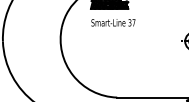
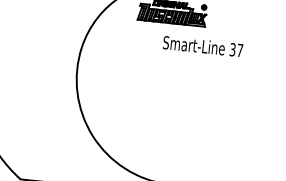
text: (113, 22) -> (203, 46), moved

